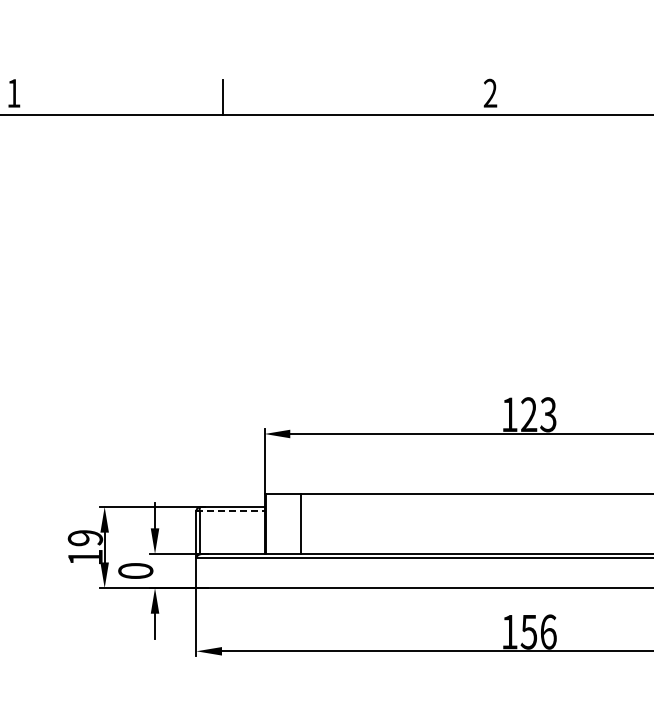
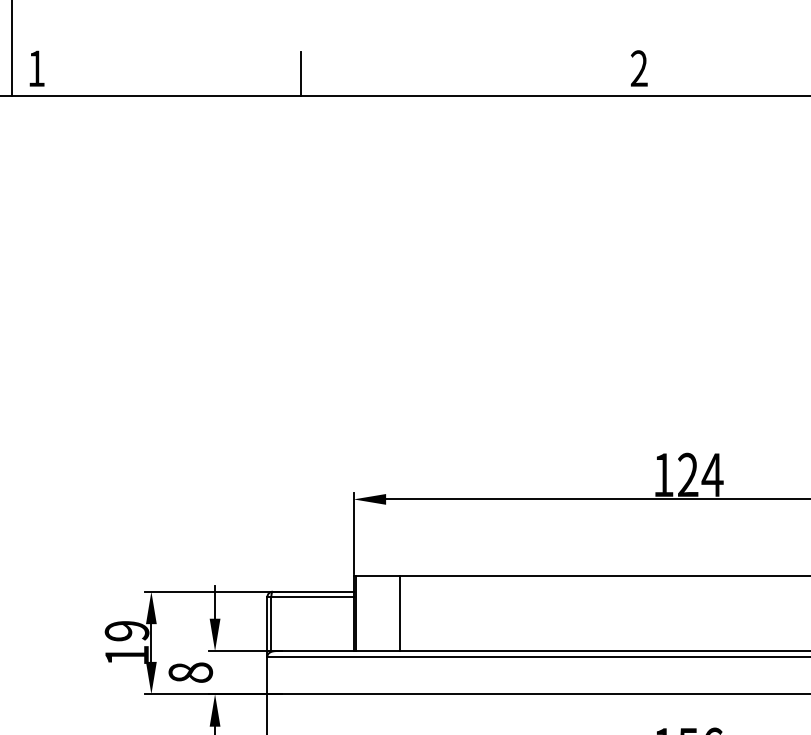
text: (548, 414) -> (712, 474), 123 -> 124
line: (231, 511) -> (311, 597), dashed -> solid
text: (135, 571) -> (190, 673), 0 -> 8

